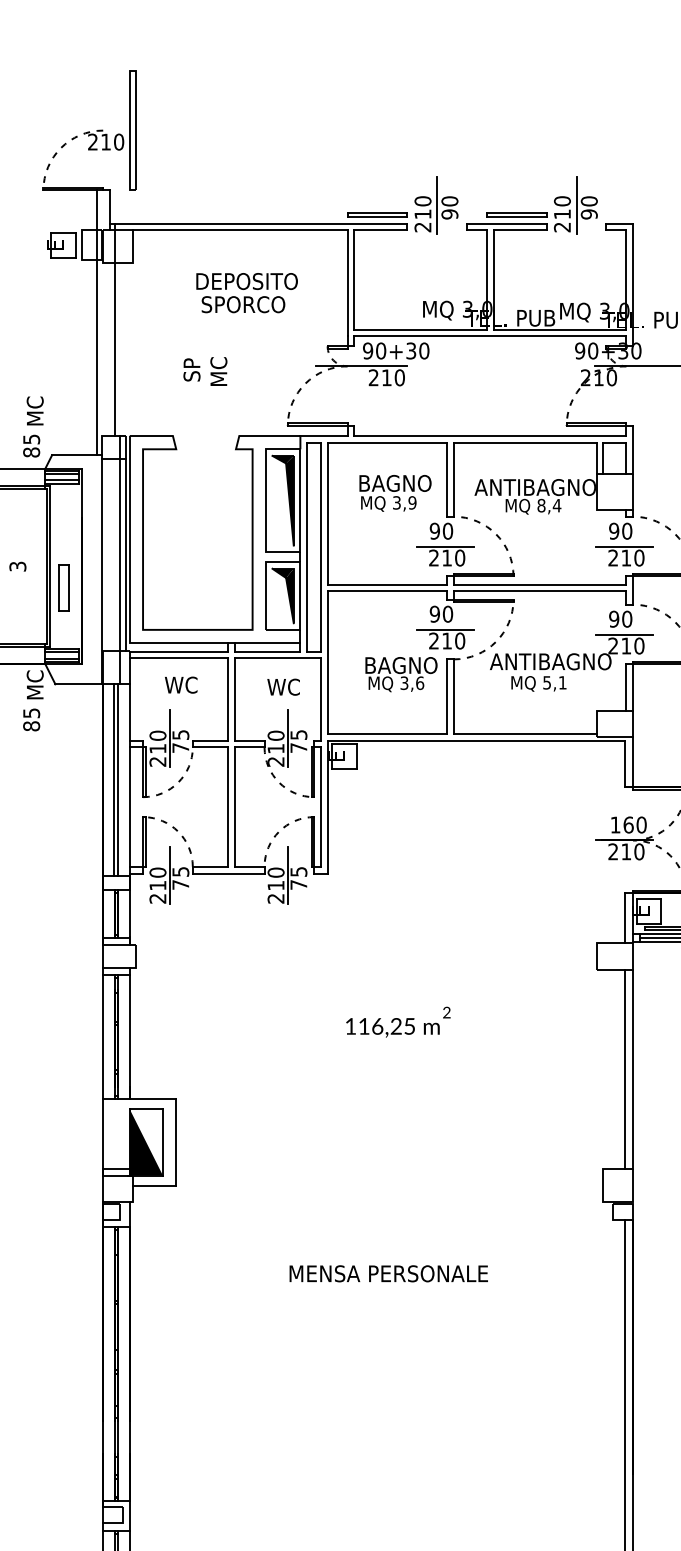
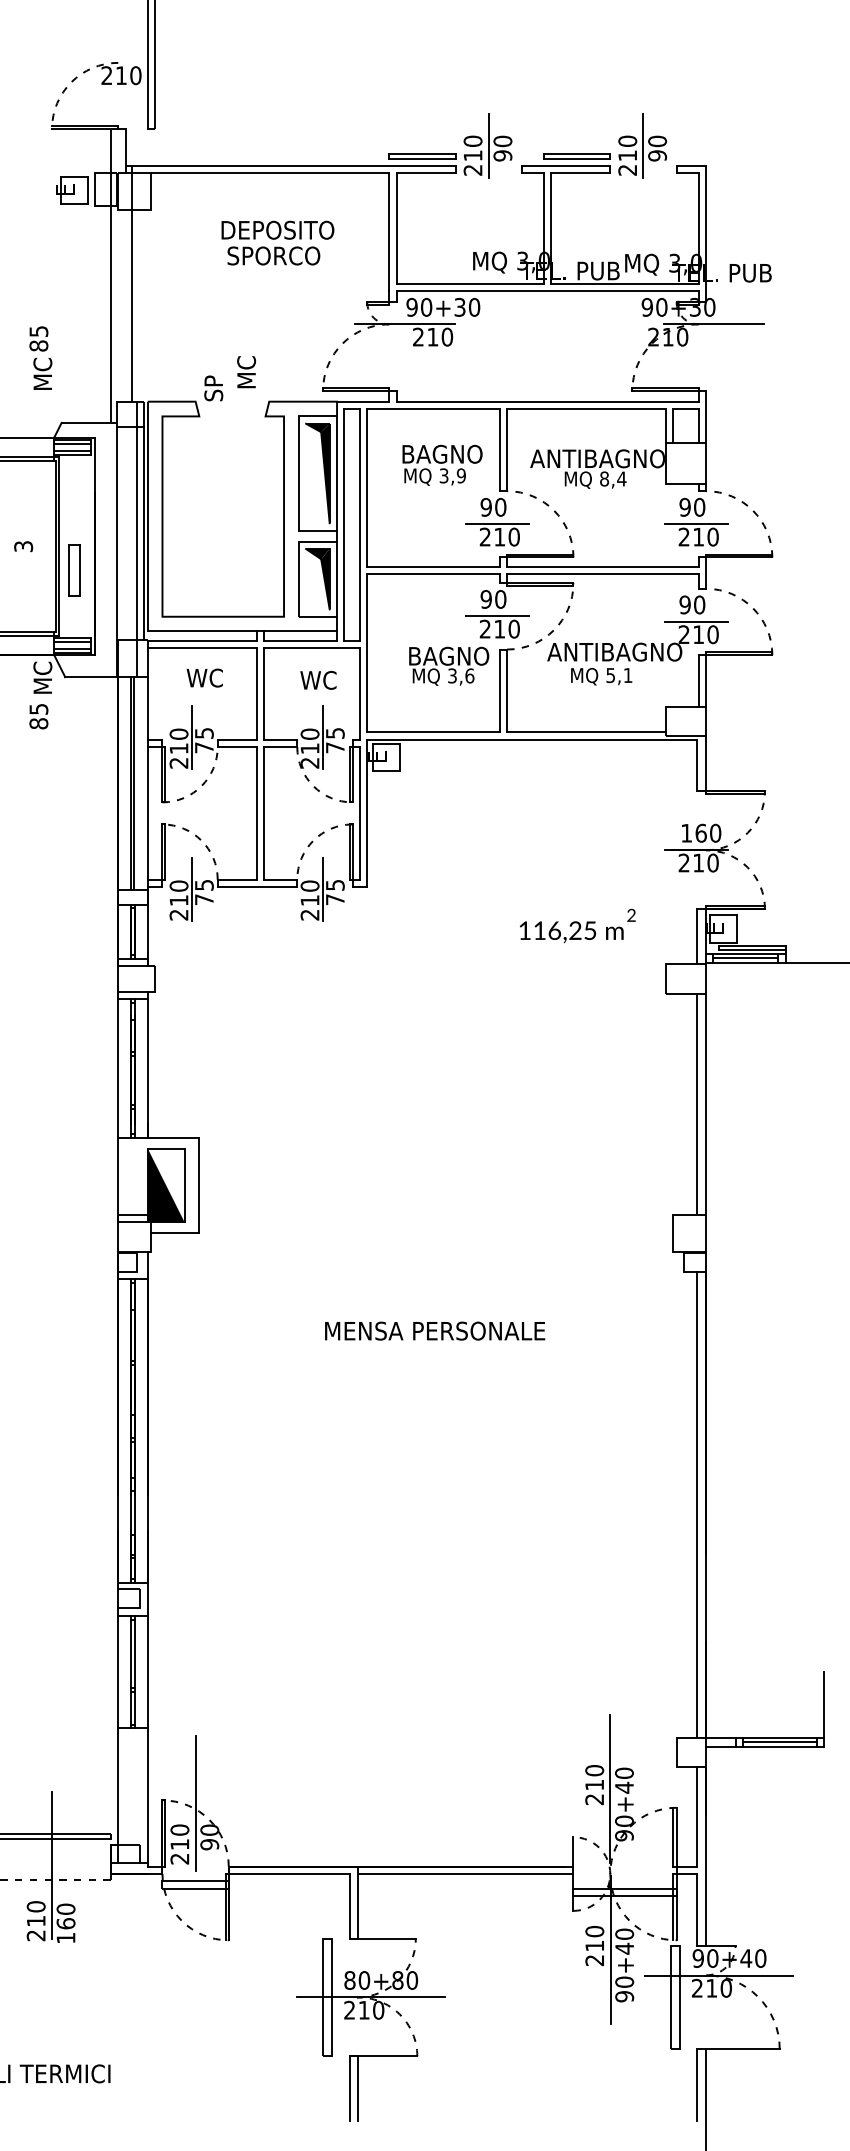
text: (191, 370) -> (213, 388), moved
text: (218, 371) -> (246, 372), moved
text: (31, 445) -> (38, 338), moved
text: (398, 1021) -> (577, 925), moved

